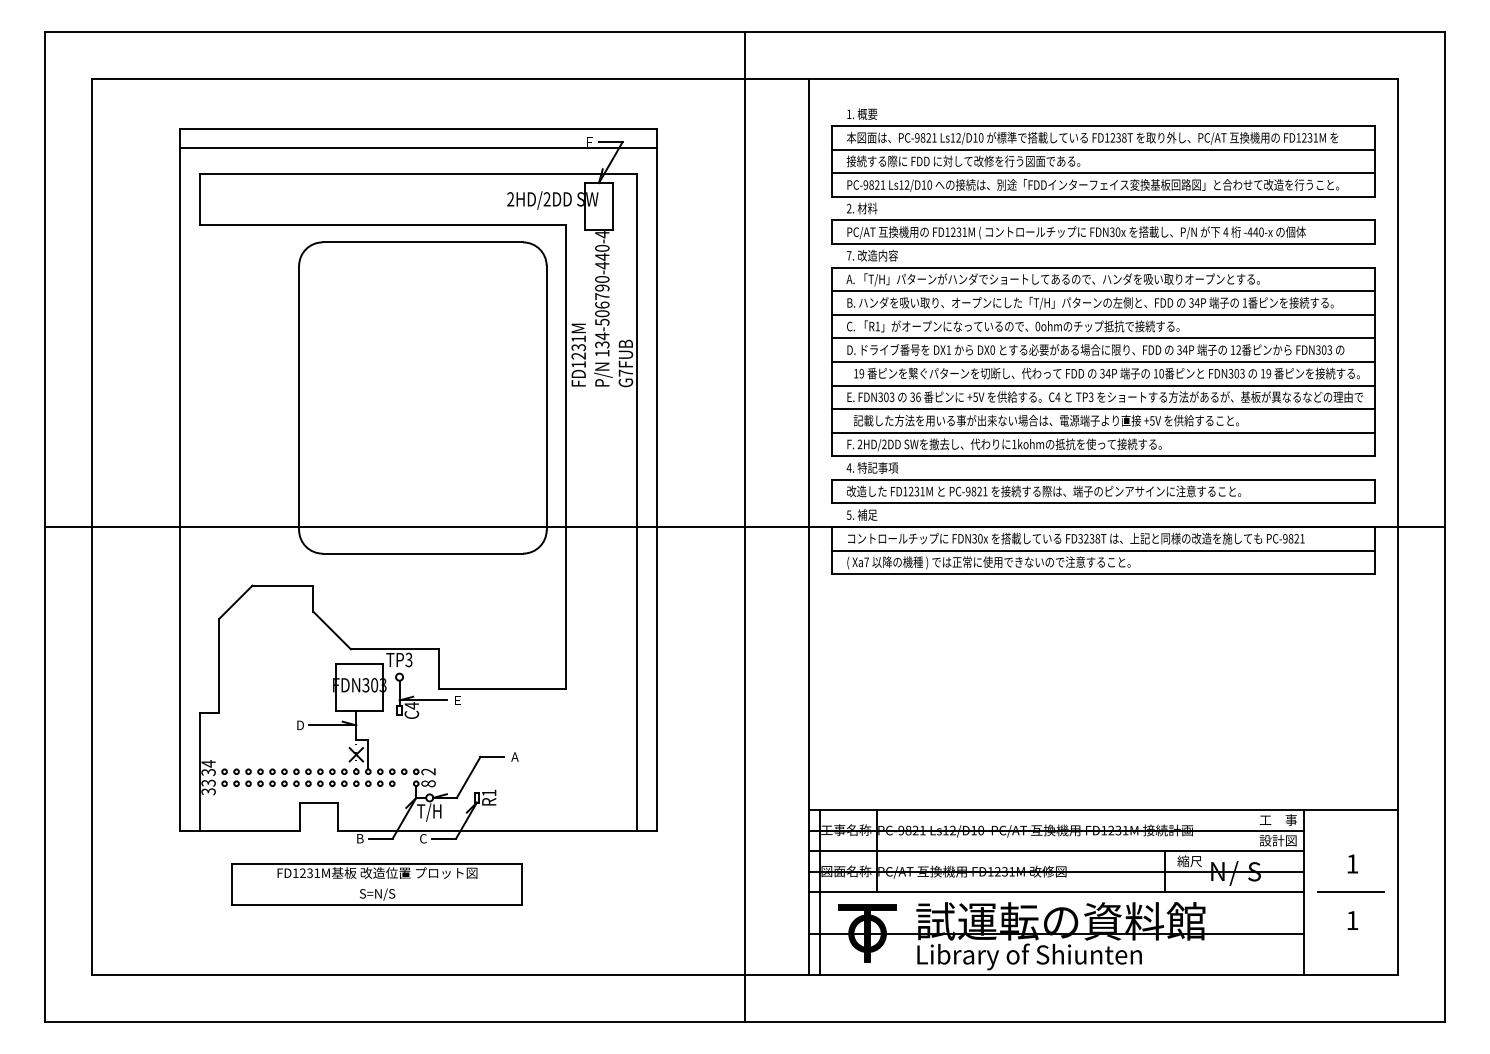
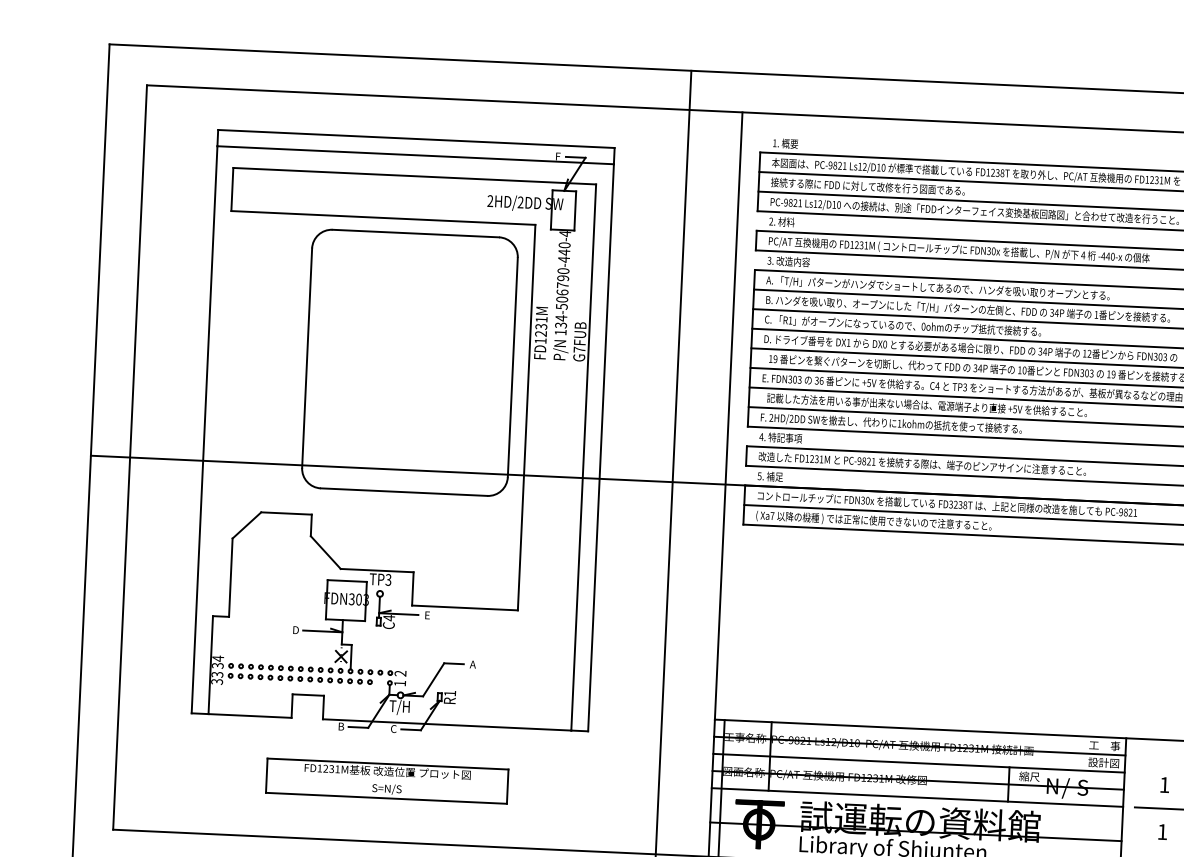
text: (848, 255) -> (768, 260), 7. -> 3.
text: (428, 783) -> (400, 683), 8 -> 1
part: (376, 884) -> (386, 780), moved

